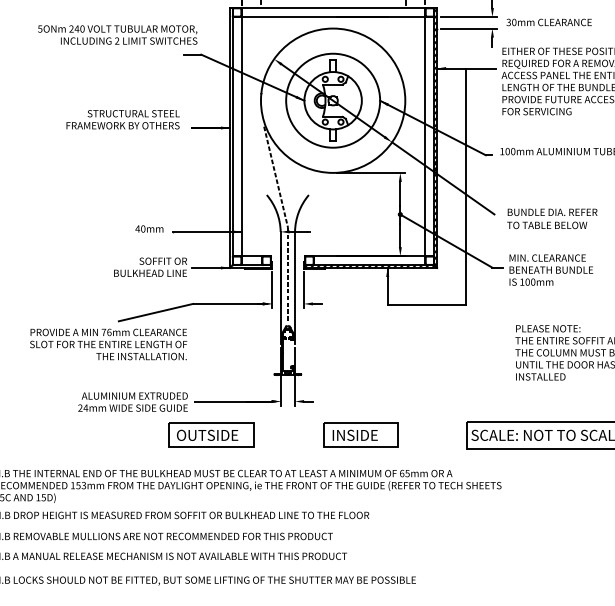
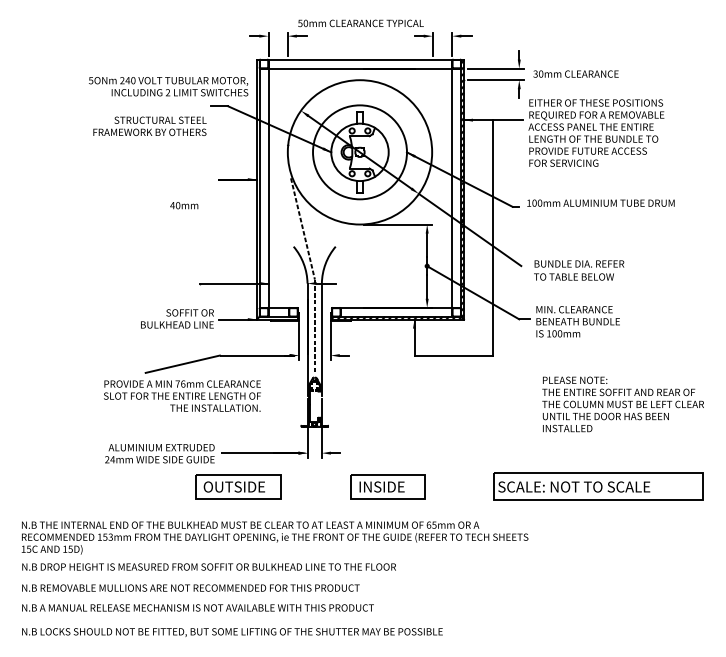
text: (117, 34) -> (168, 86), moved
text: (122, 118) -> (149, 125), moved
text: (149, 228) -> (184, 205), moved
text: (108, 343) -> (182, 395), moved

